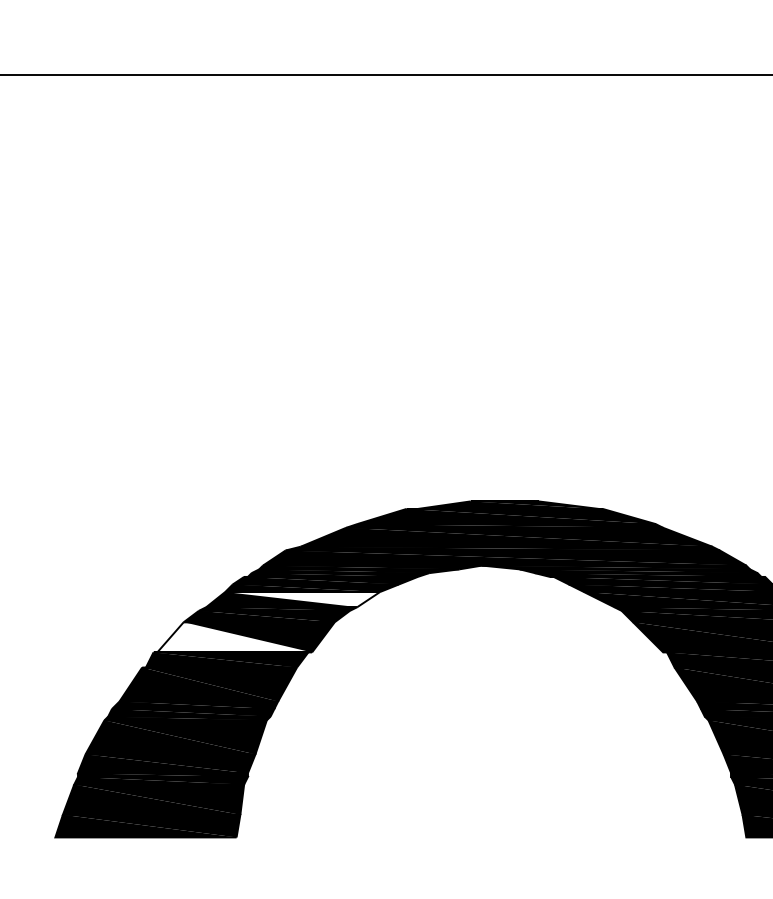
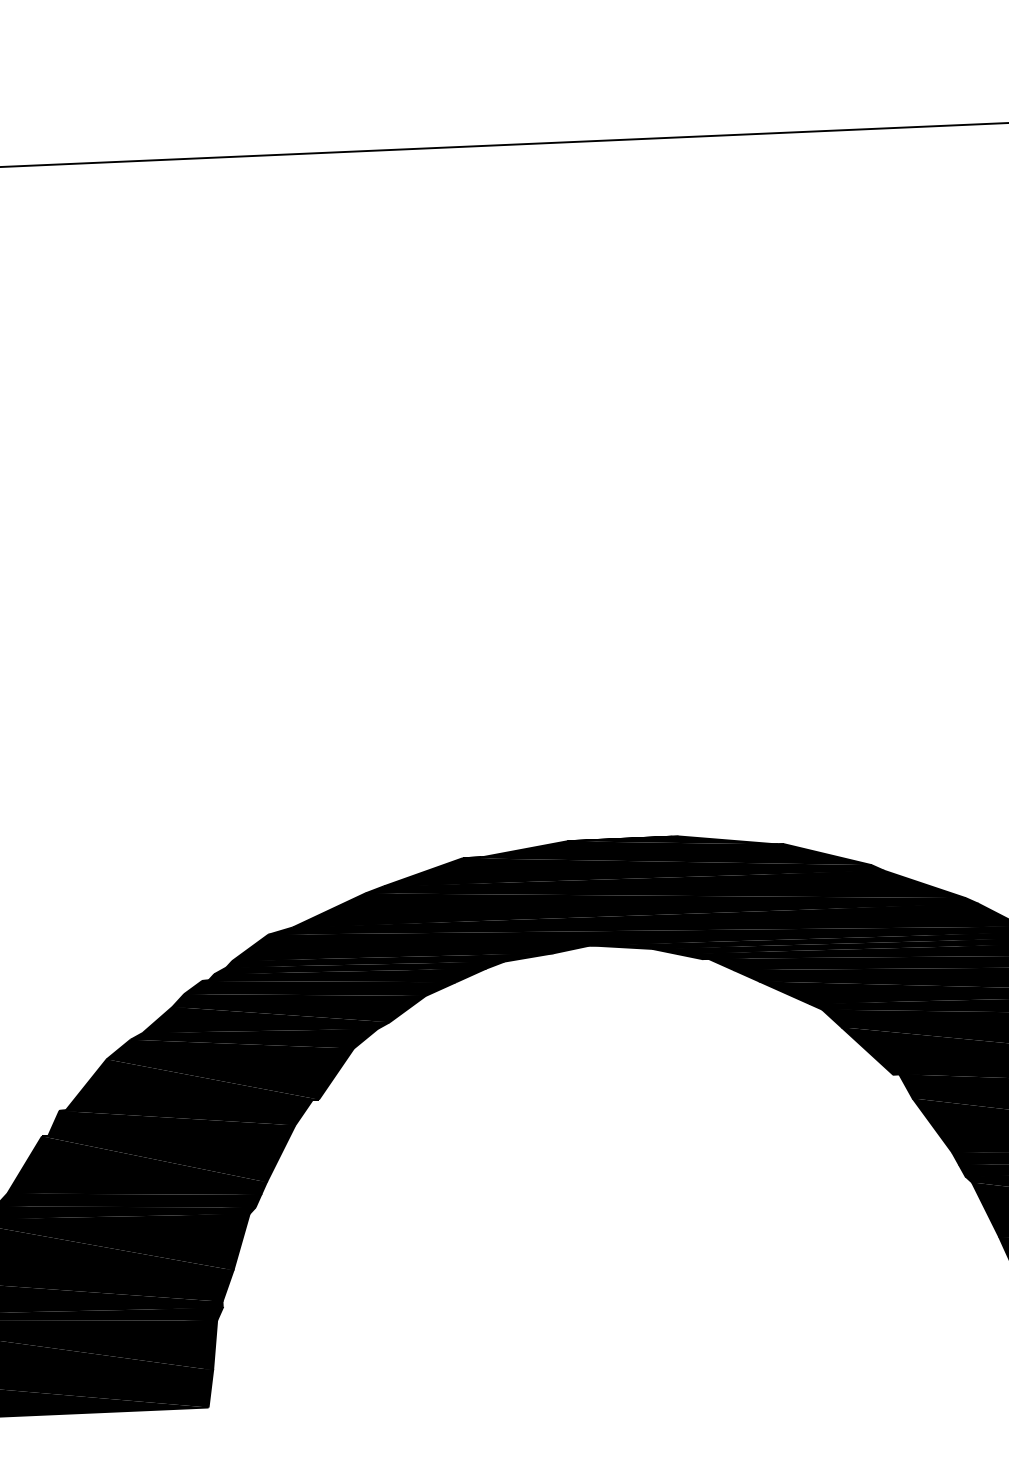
fill: (302, 599) -> (299, 1013), added
fill: (234, 637) -> (190, 1080), added

